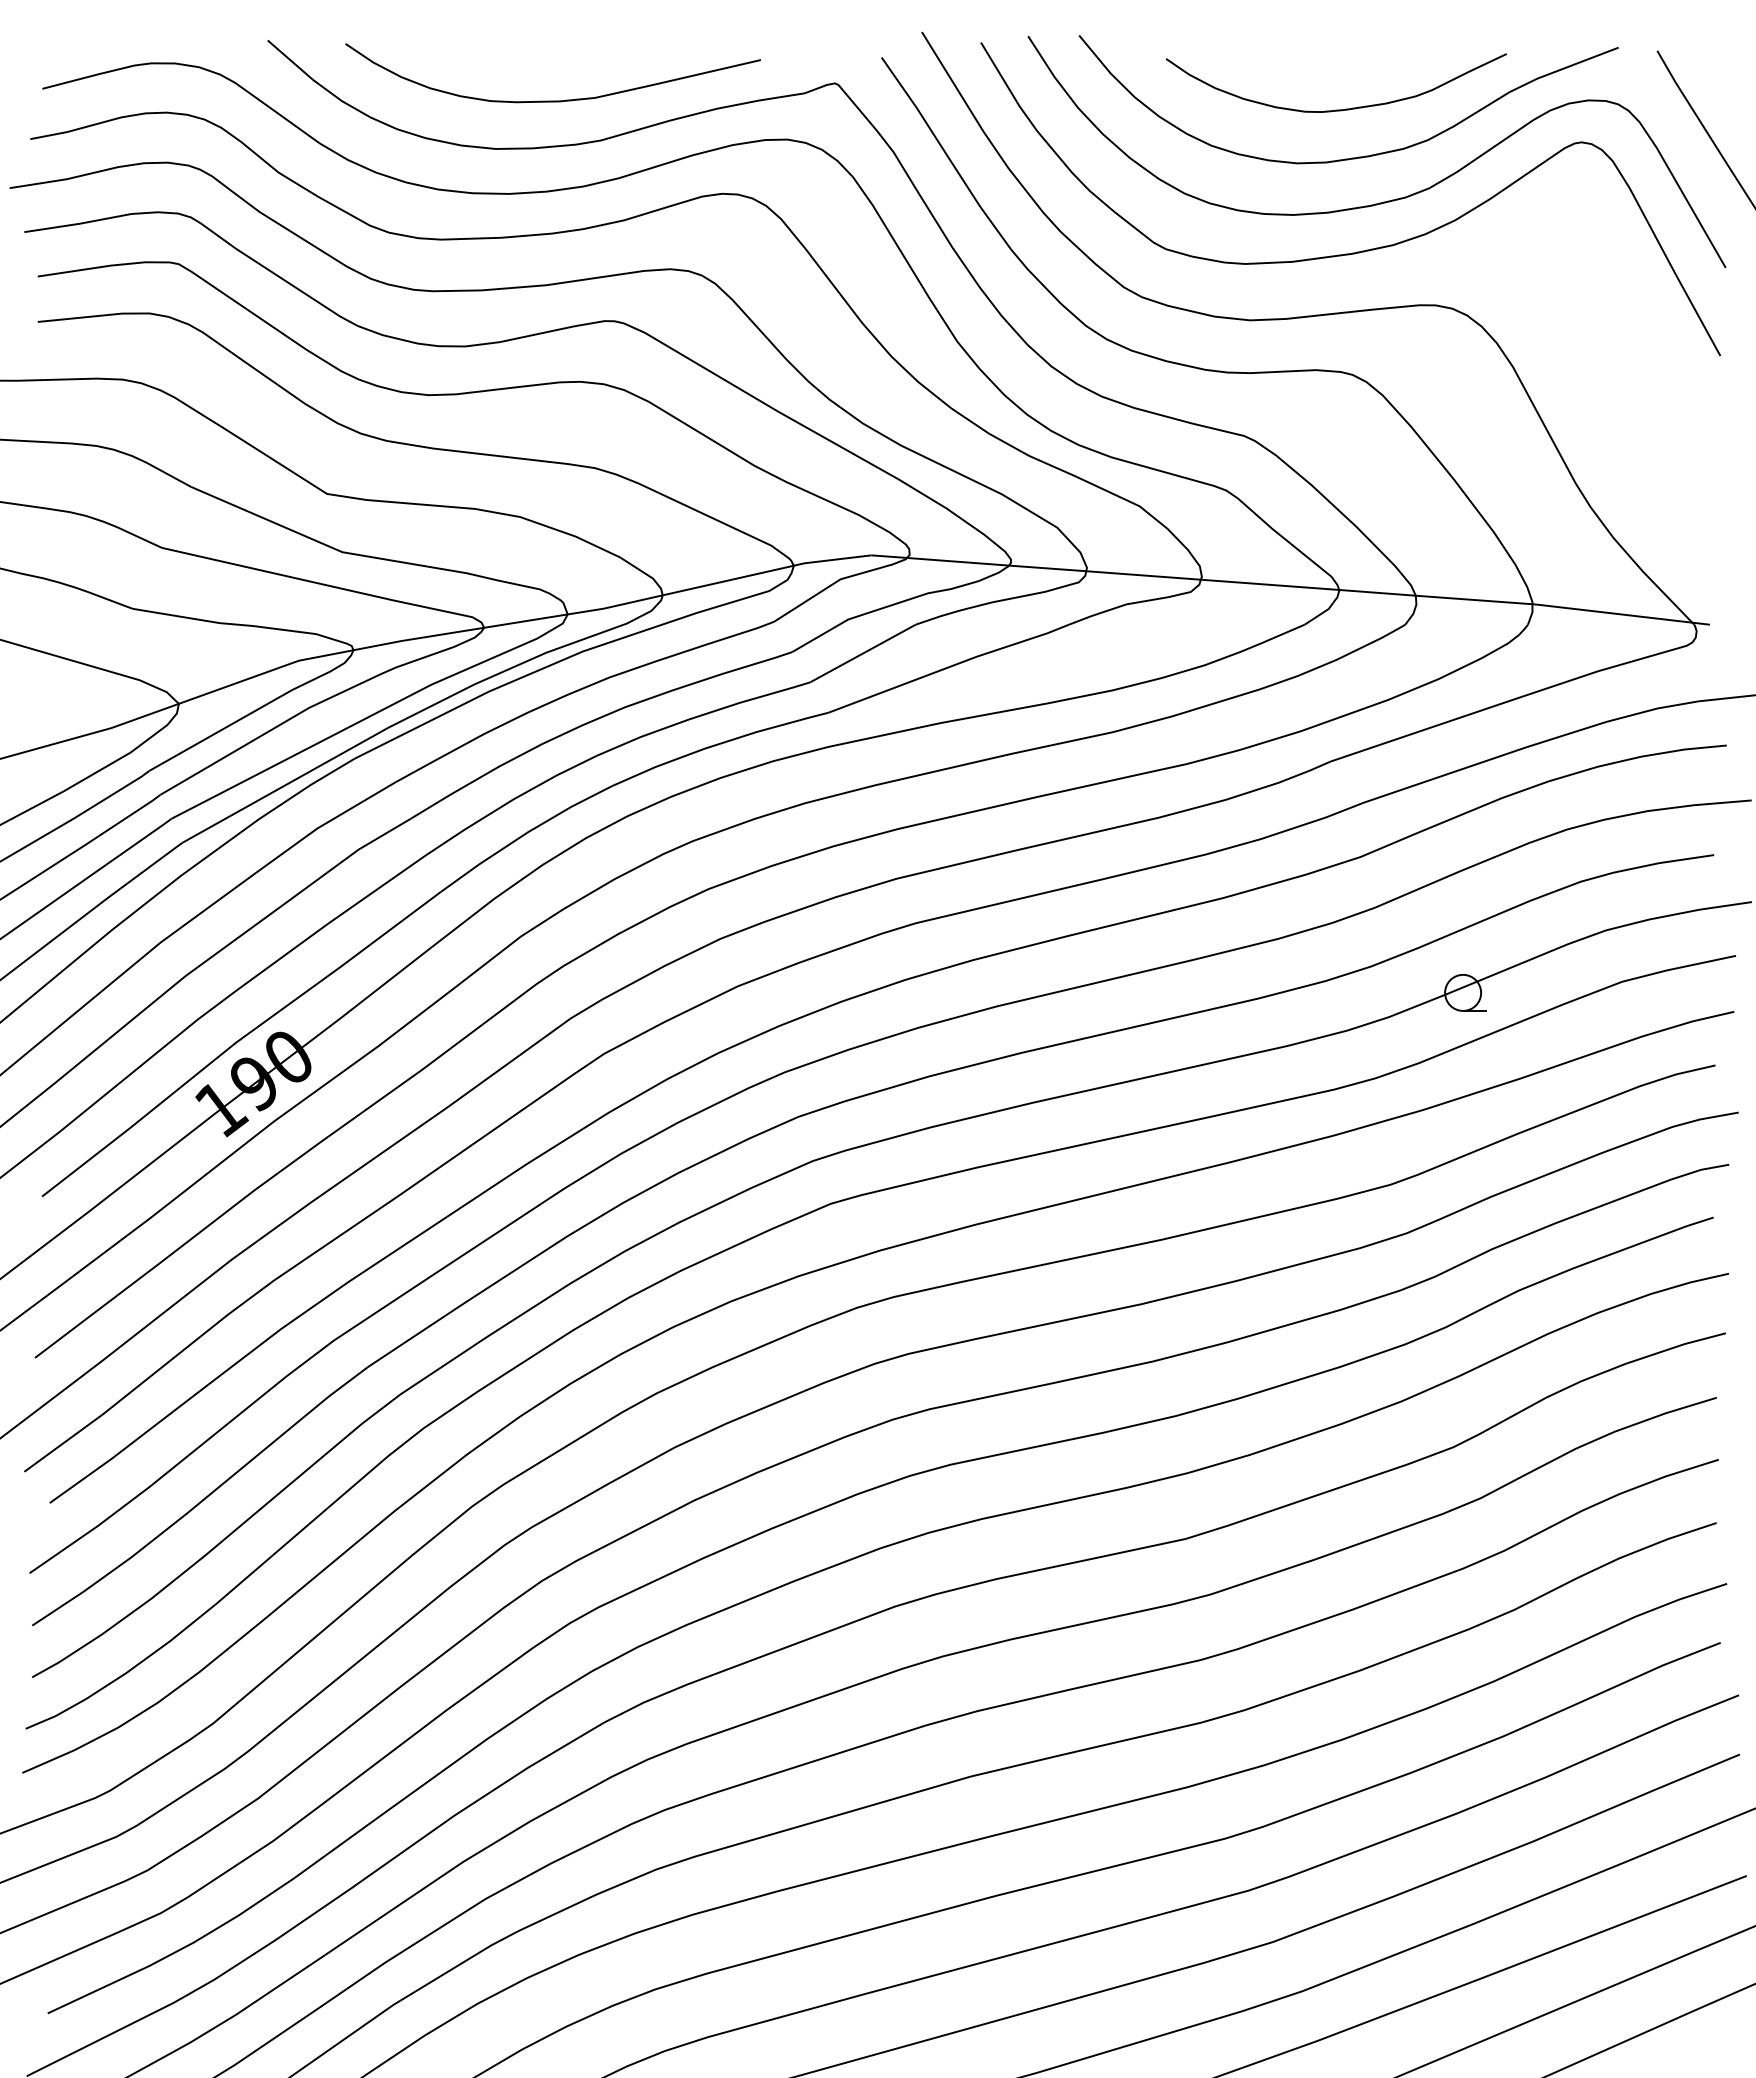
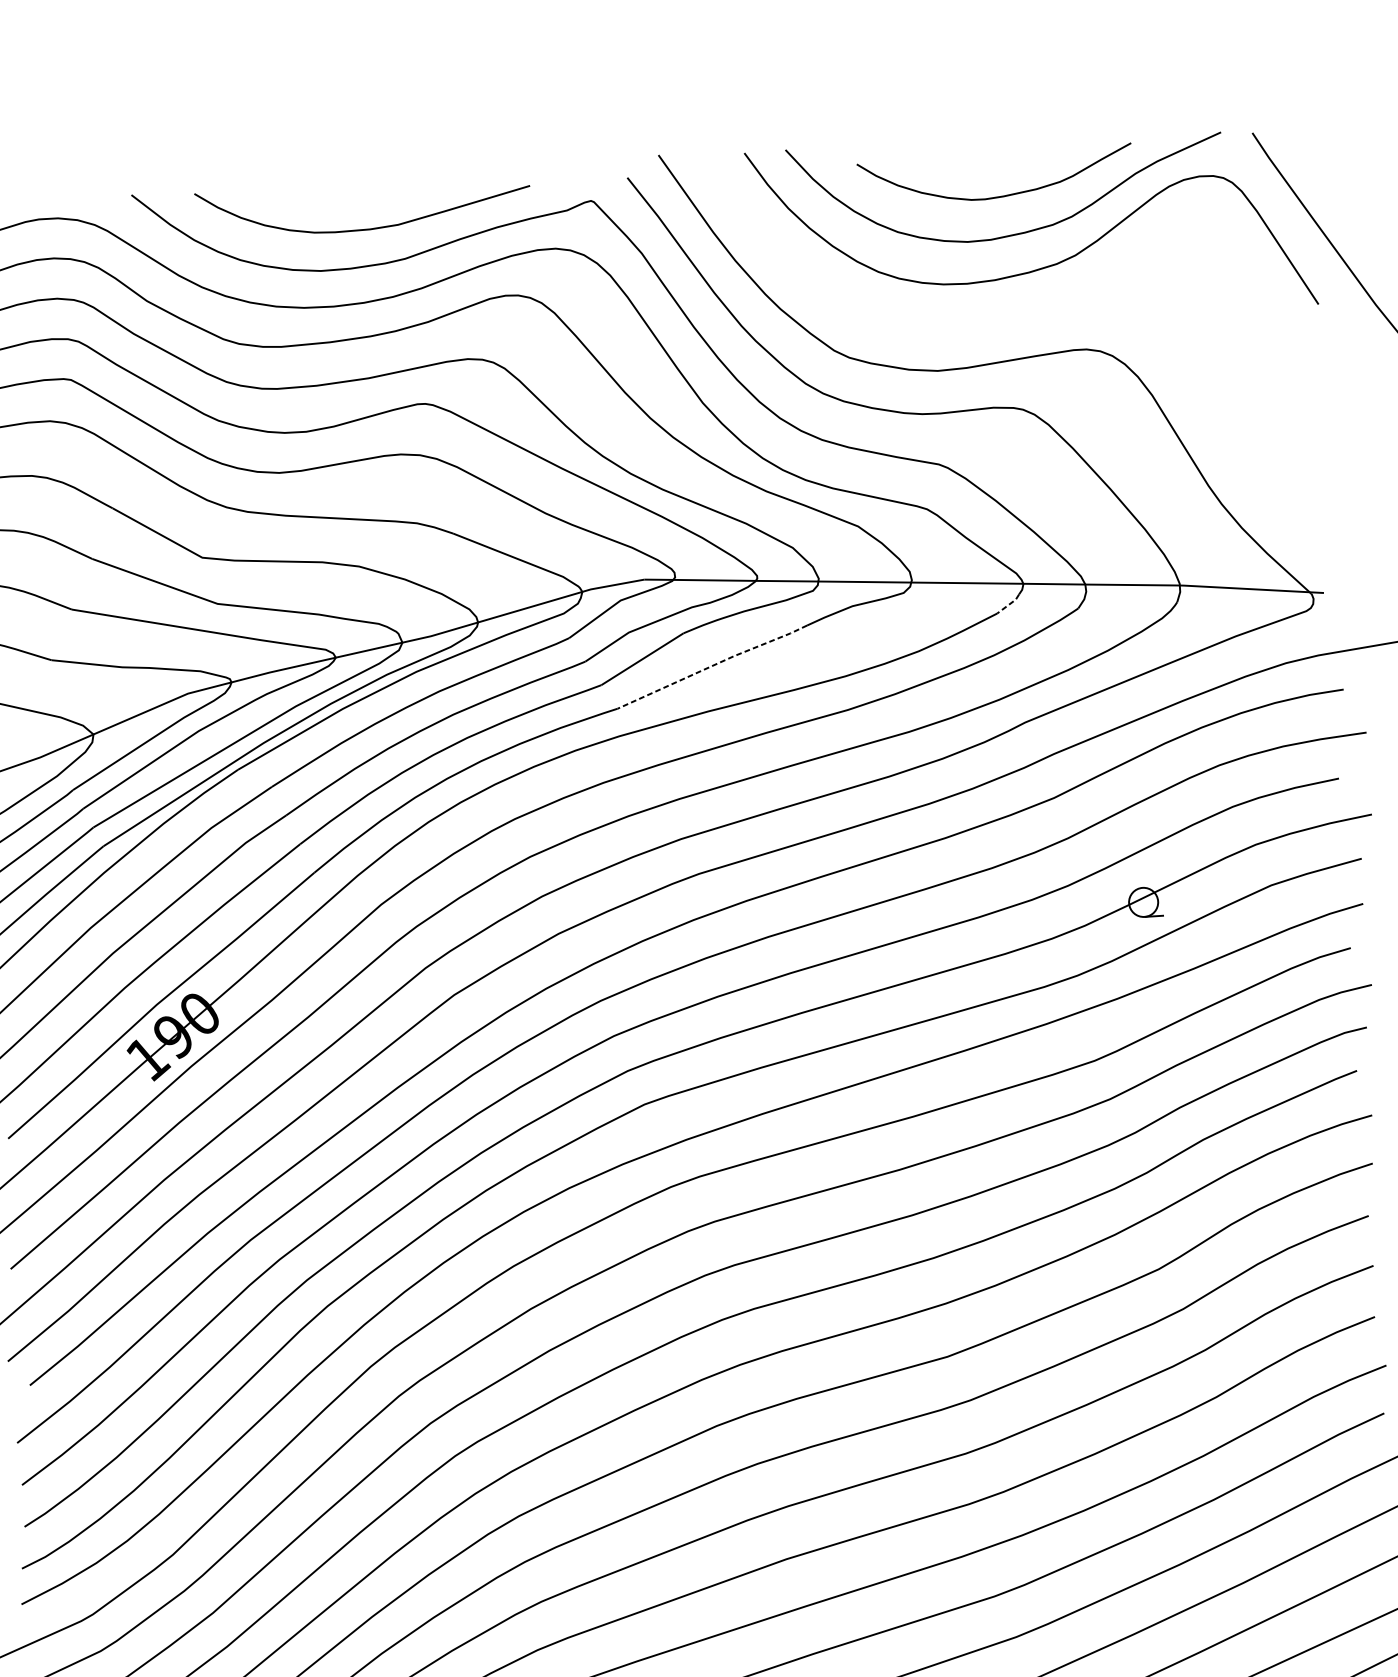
curve: (1362, 250) -> (1024, 308), removed
line: (1320, 614) -> (1009, 604), solid -> dashed
line: (949, 667) -> (712, 666), solid -> dashed

